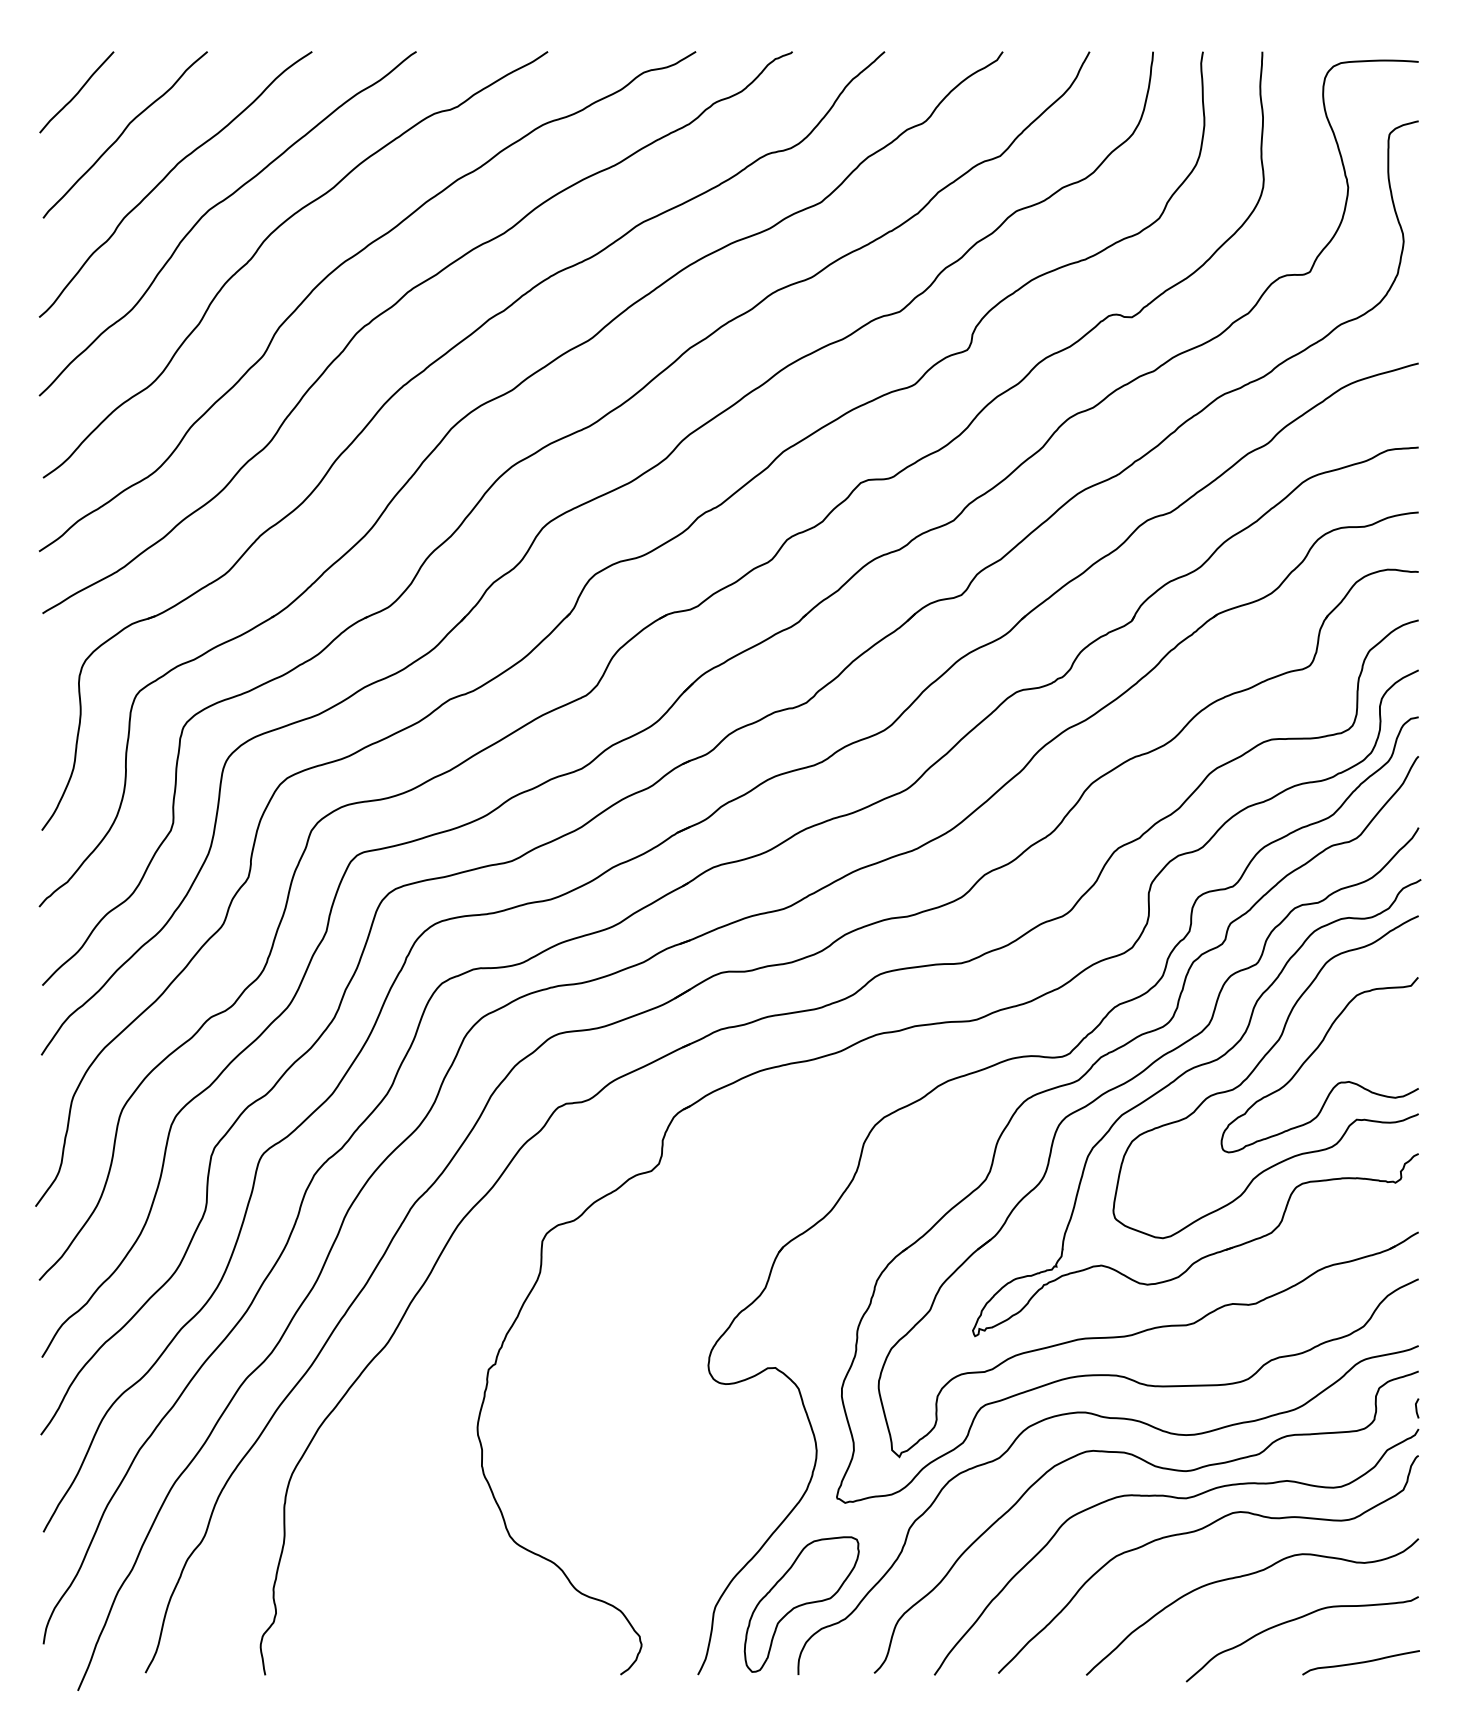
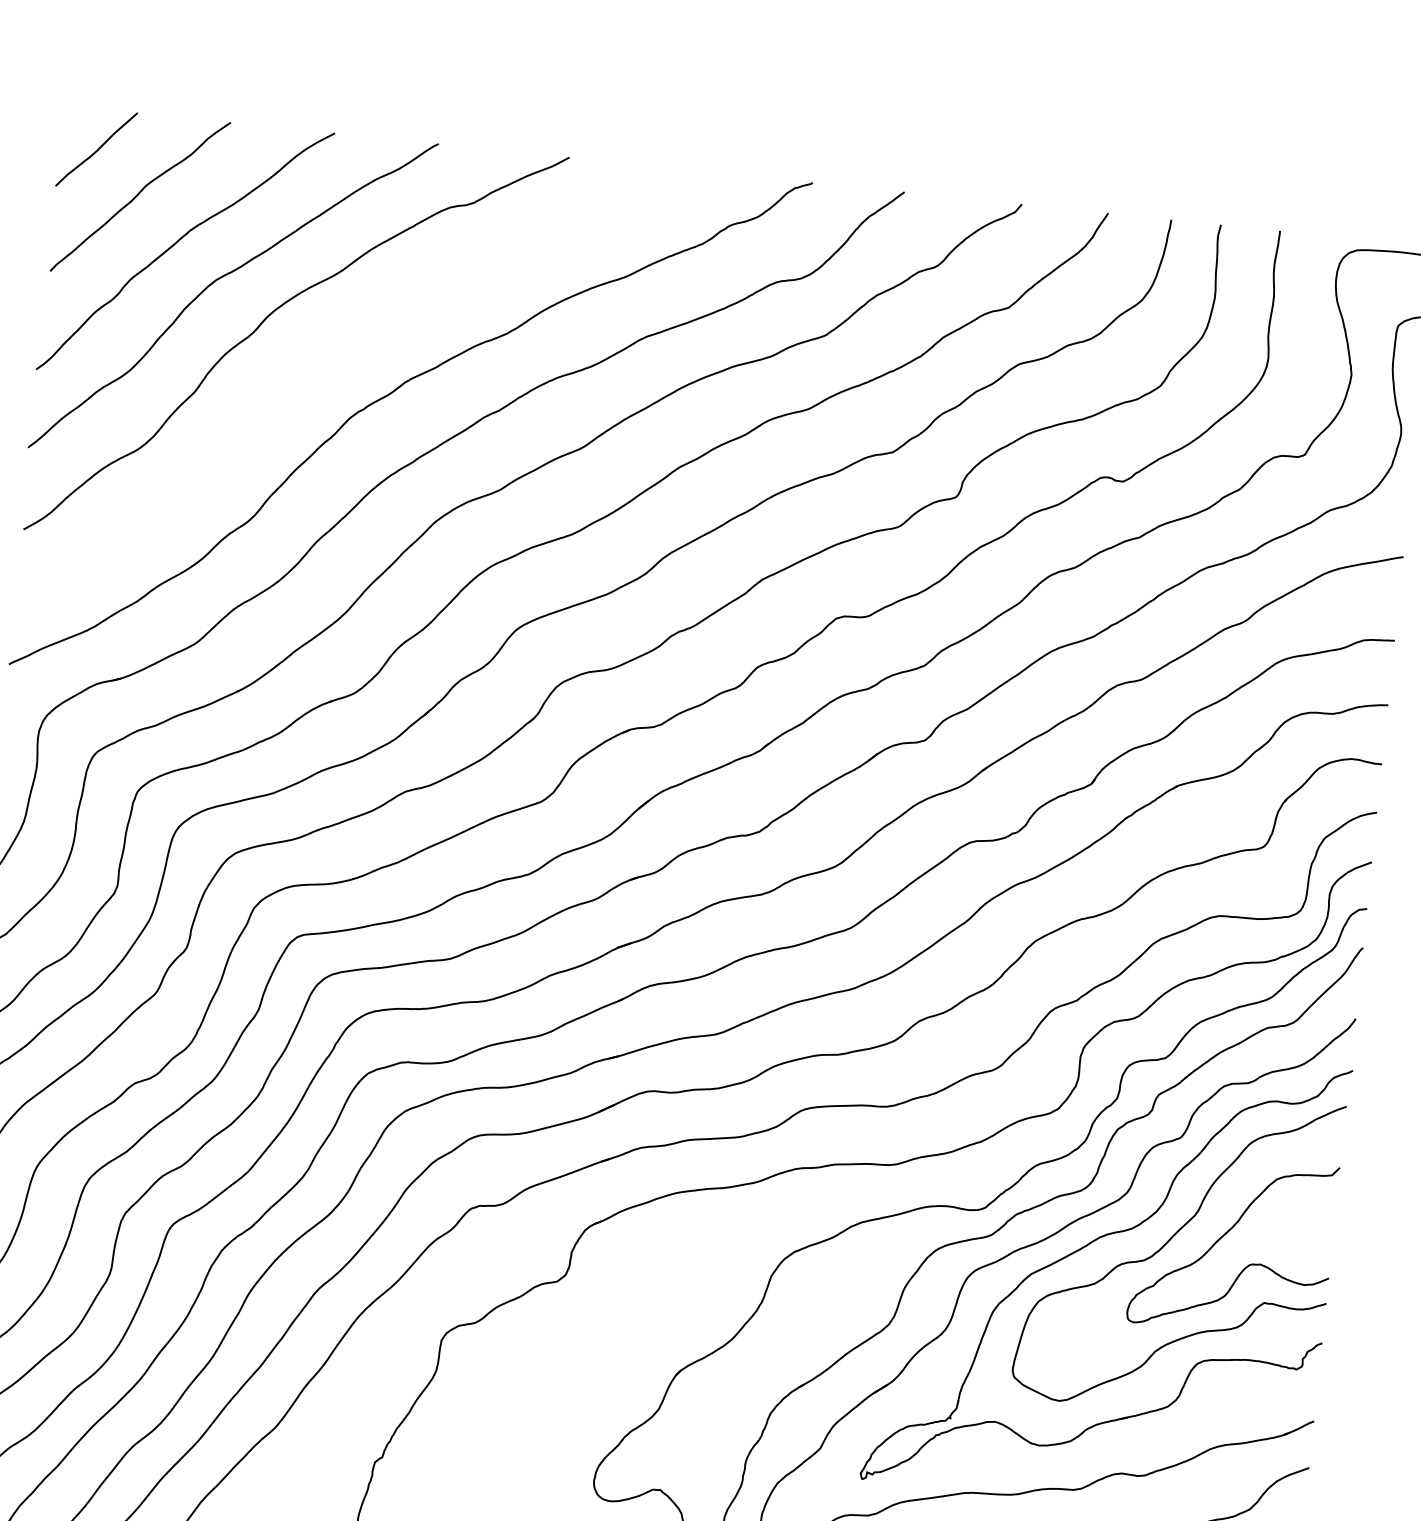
curve: (338, 268) -> (338, 351), removed

